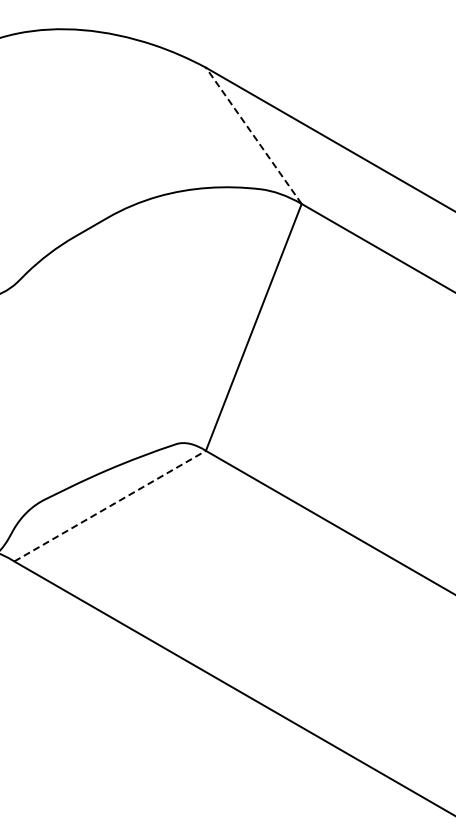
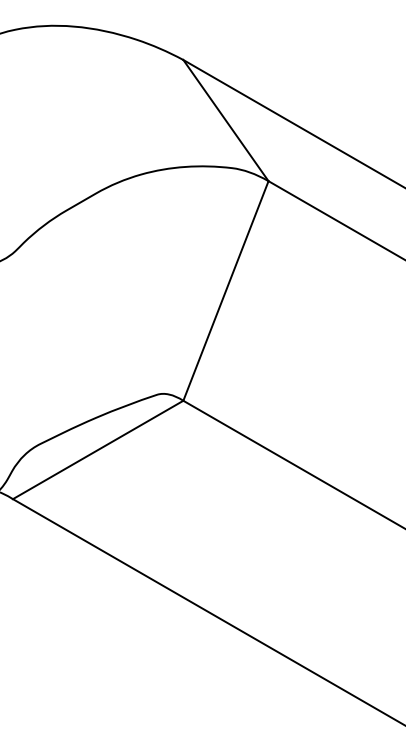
line: (253, 135) -> (225, 120), dashed -> solid
line: (110, 506) -> (98, 450), dashed -> solid

